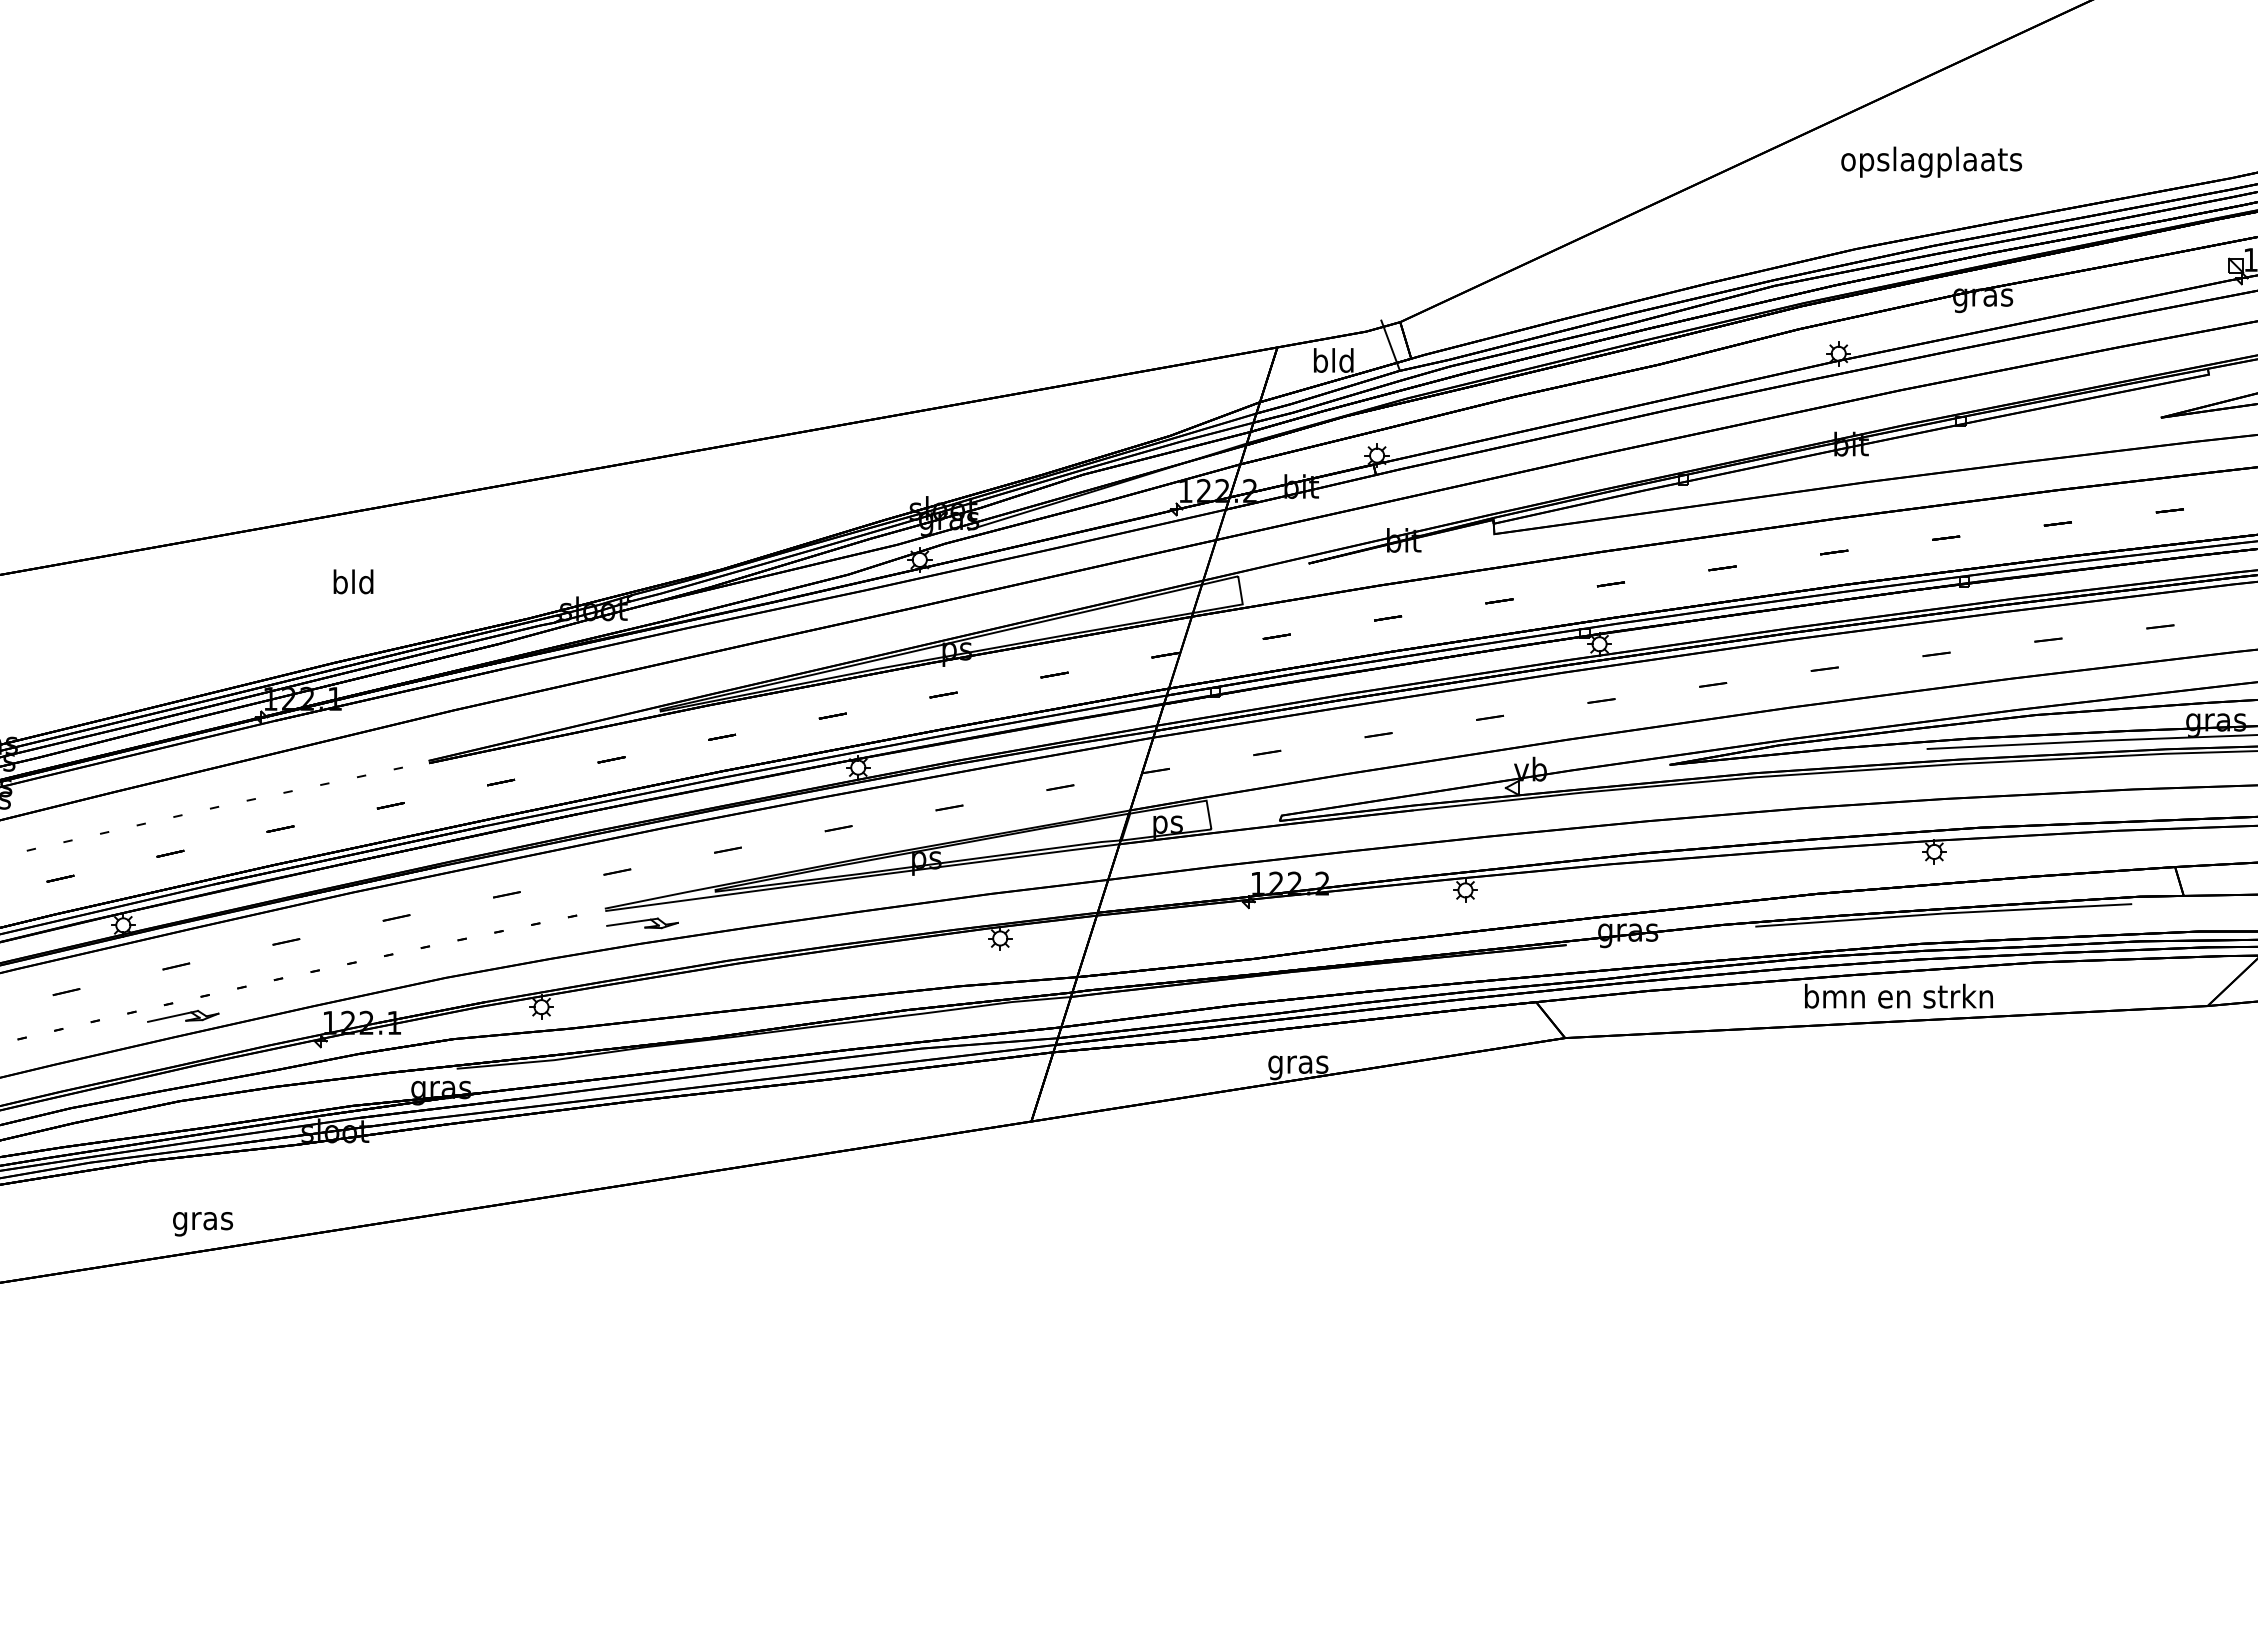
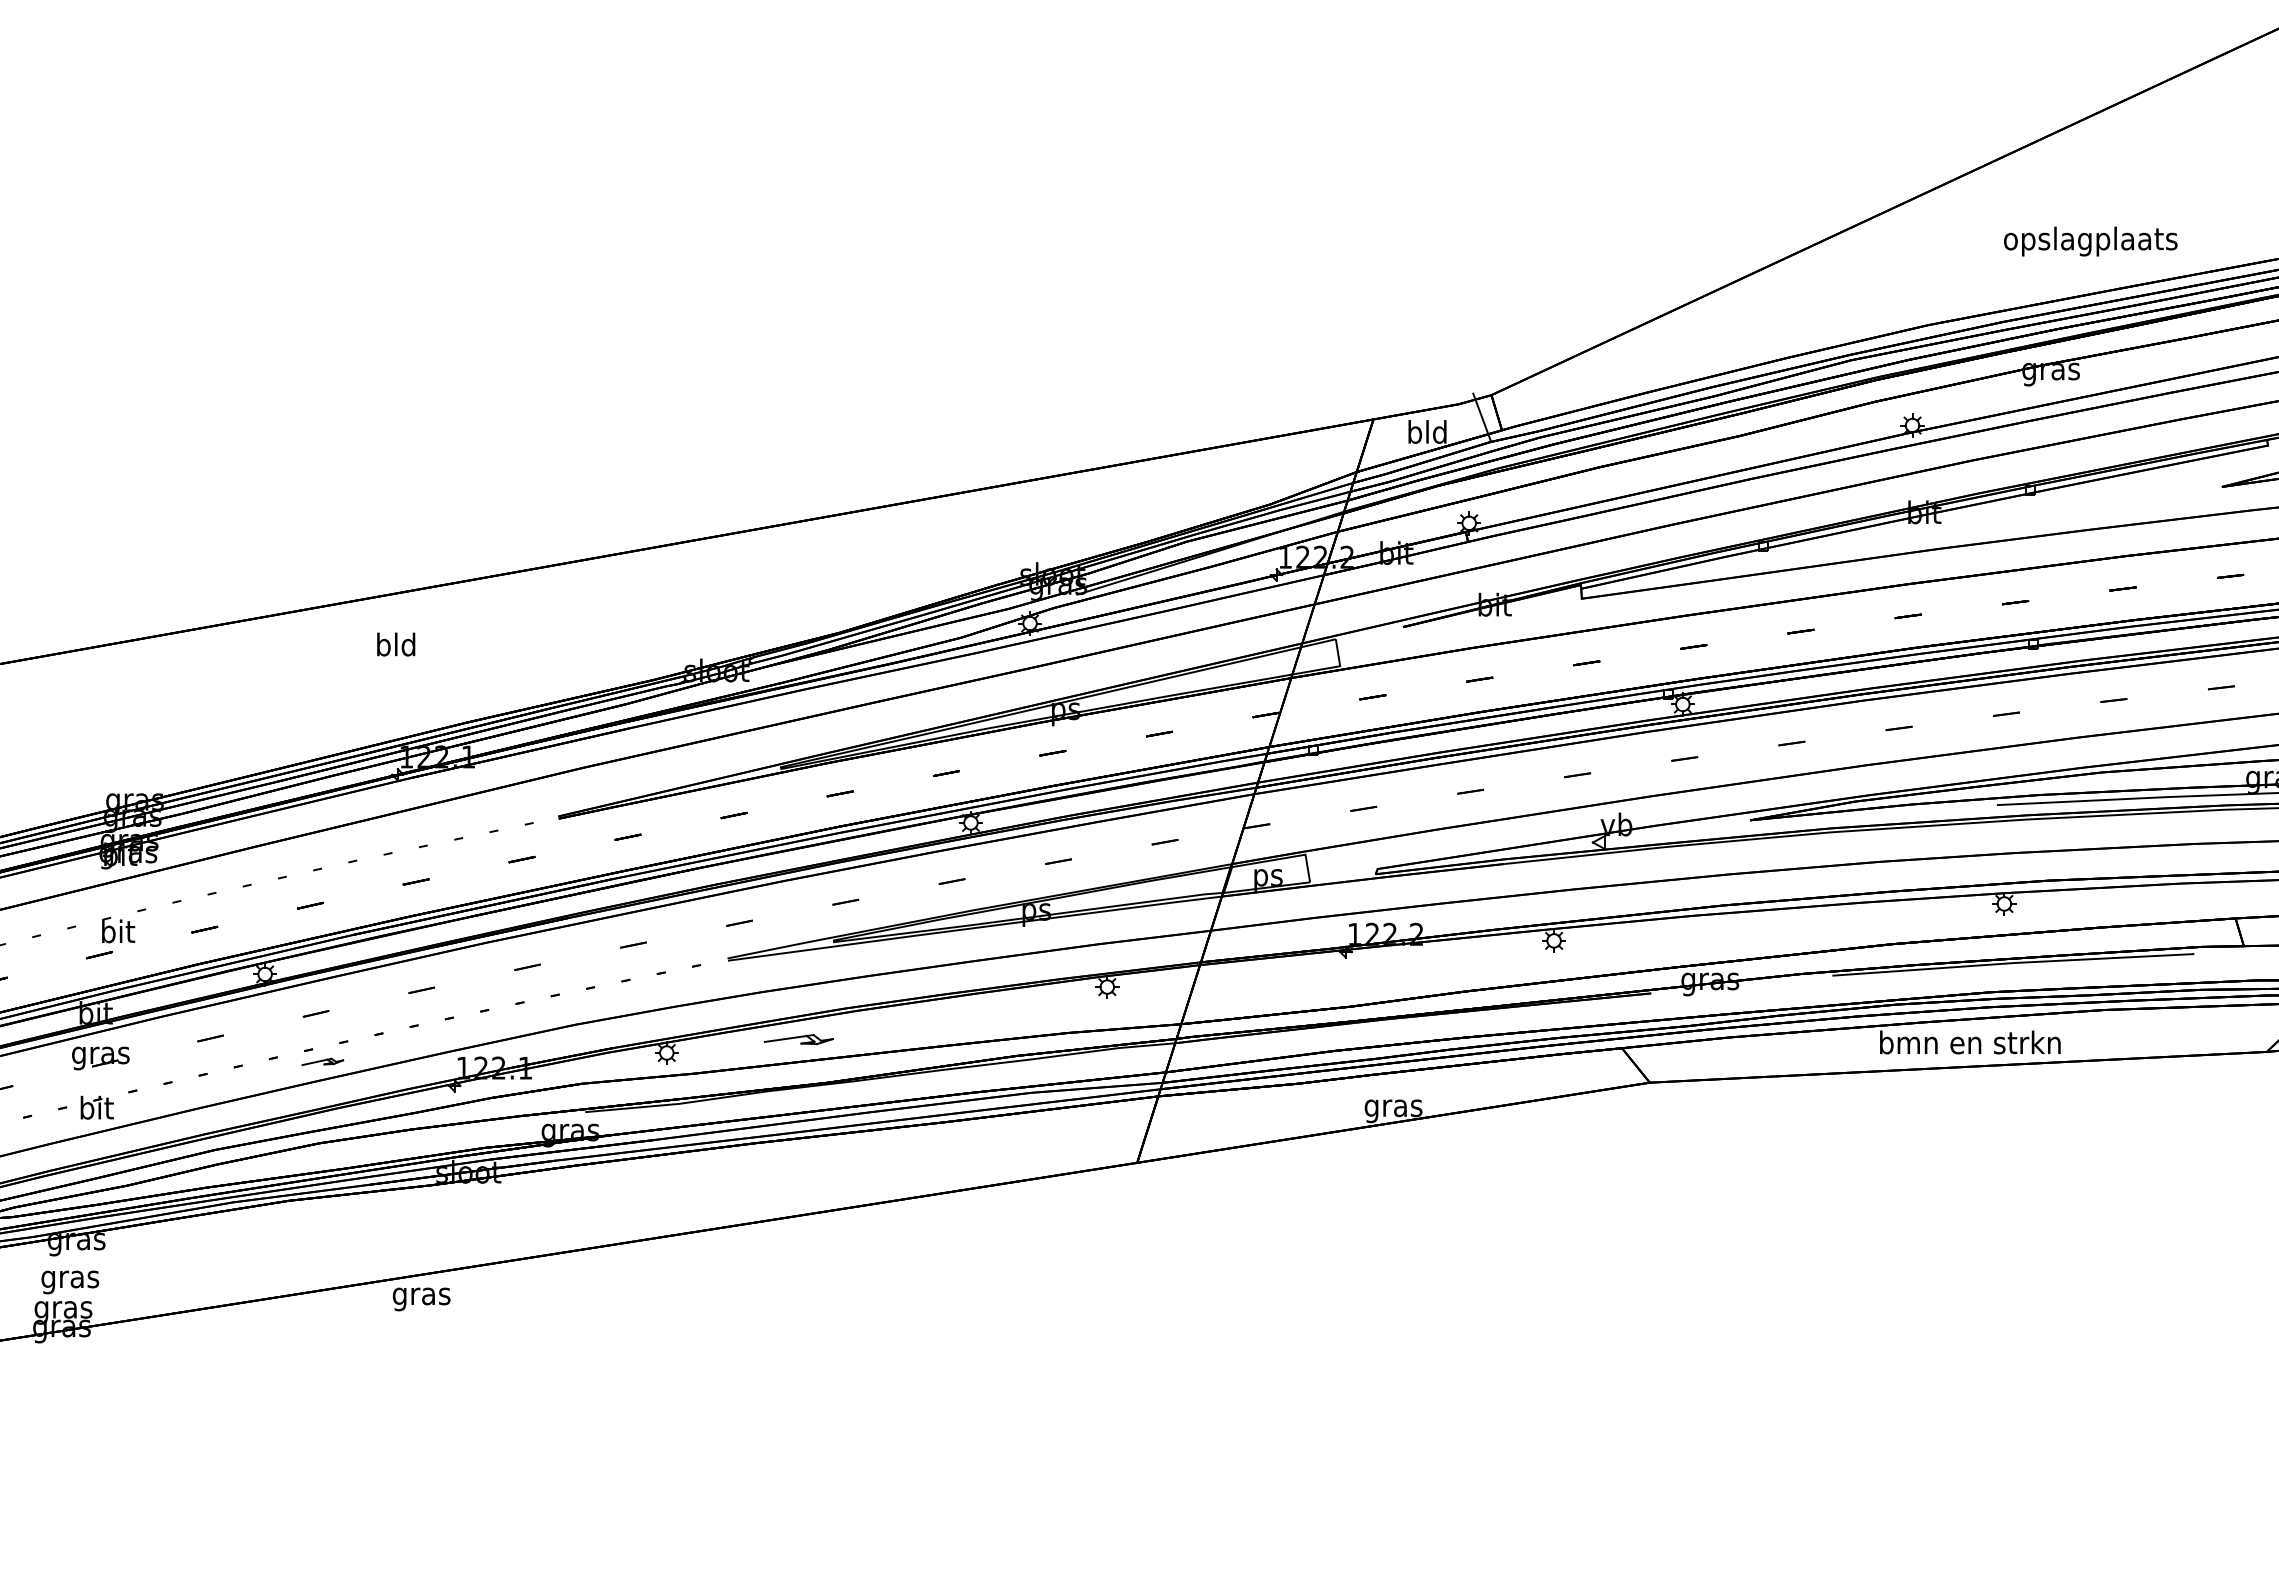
text: (1931, 162) -> (2090, 241), moved
text: (353, 581) -> (396, 644), moved
part: (642, 923) -> (798, 1039), moved
part: (183, 1016) -> (322, 1061), size x0.6
text: (202, 1224) -> (421, 1299), moved

